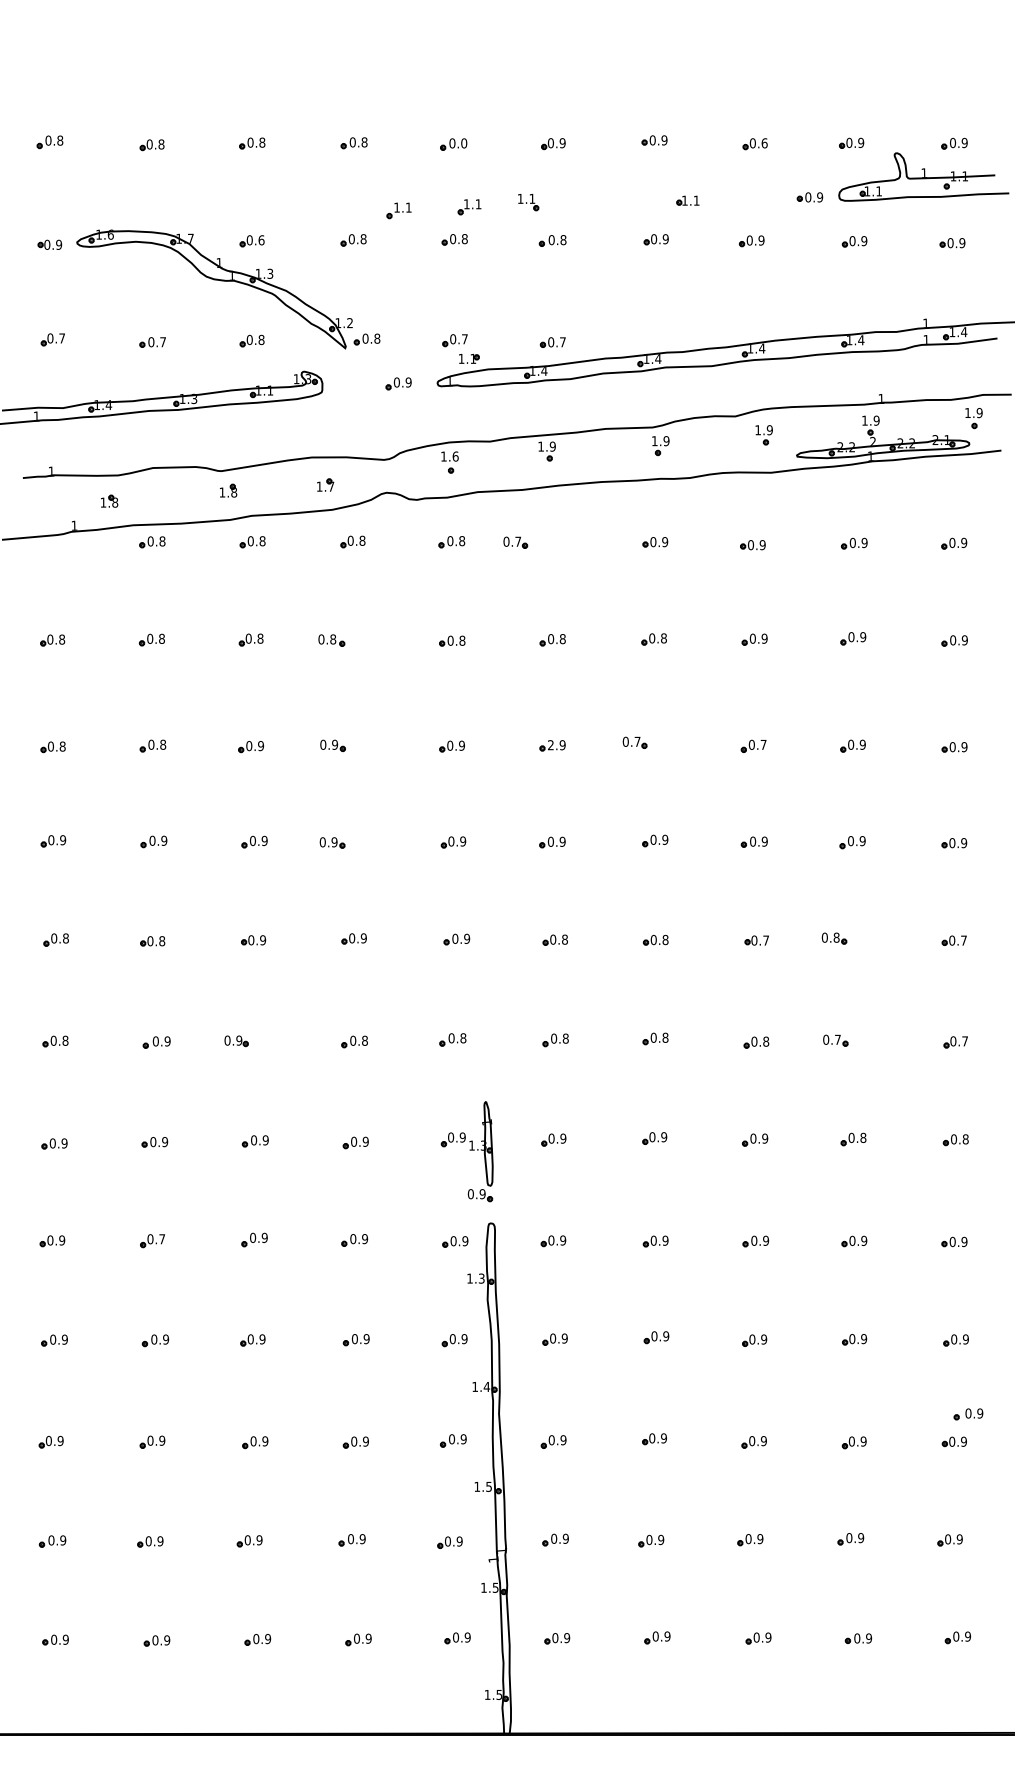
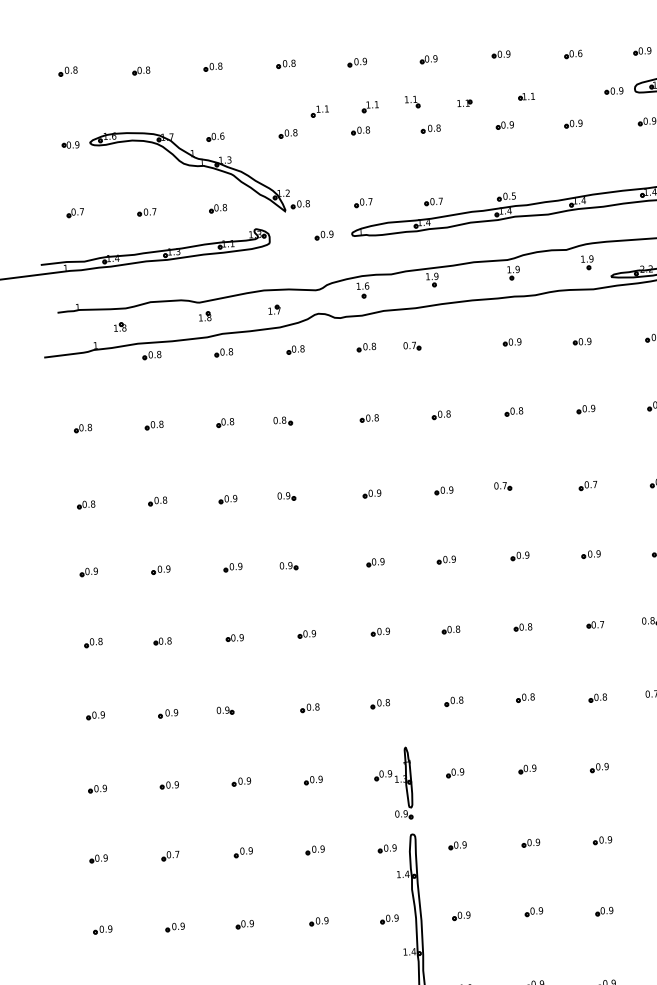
text: (463, 143) -> (364, 61), 0.0 -> 0.9
part: (654, 339) -> (506, 196), added
part: (469, 358) -> (464, 103), moved
text: (550, 745) -> (442, 490), 2.9 -> 0.9
text: (65, 1040) -> (102, 714), 0.8 -> 0.9
text: (481, 1278) -> (407, 874), 1.3 -> 1.4

